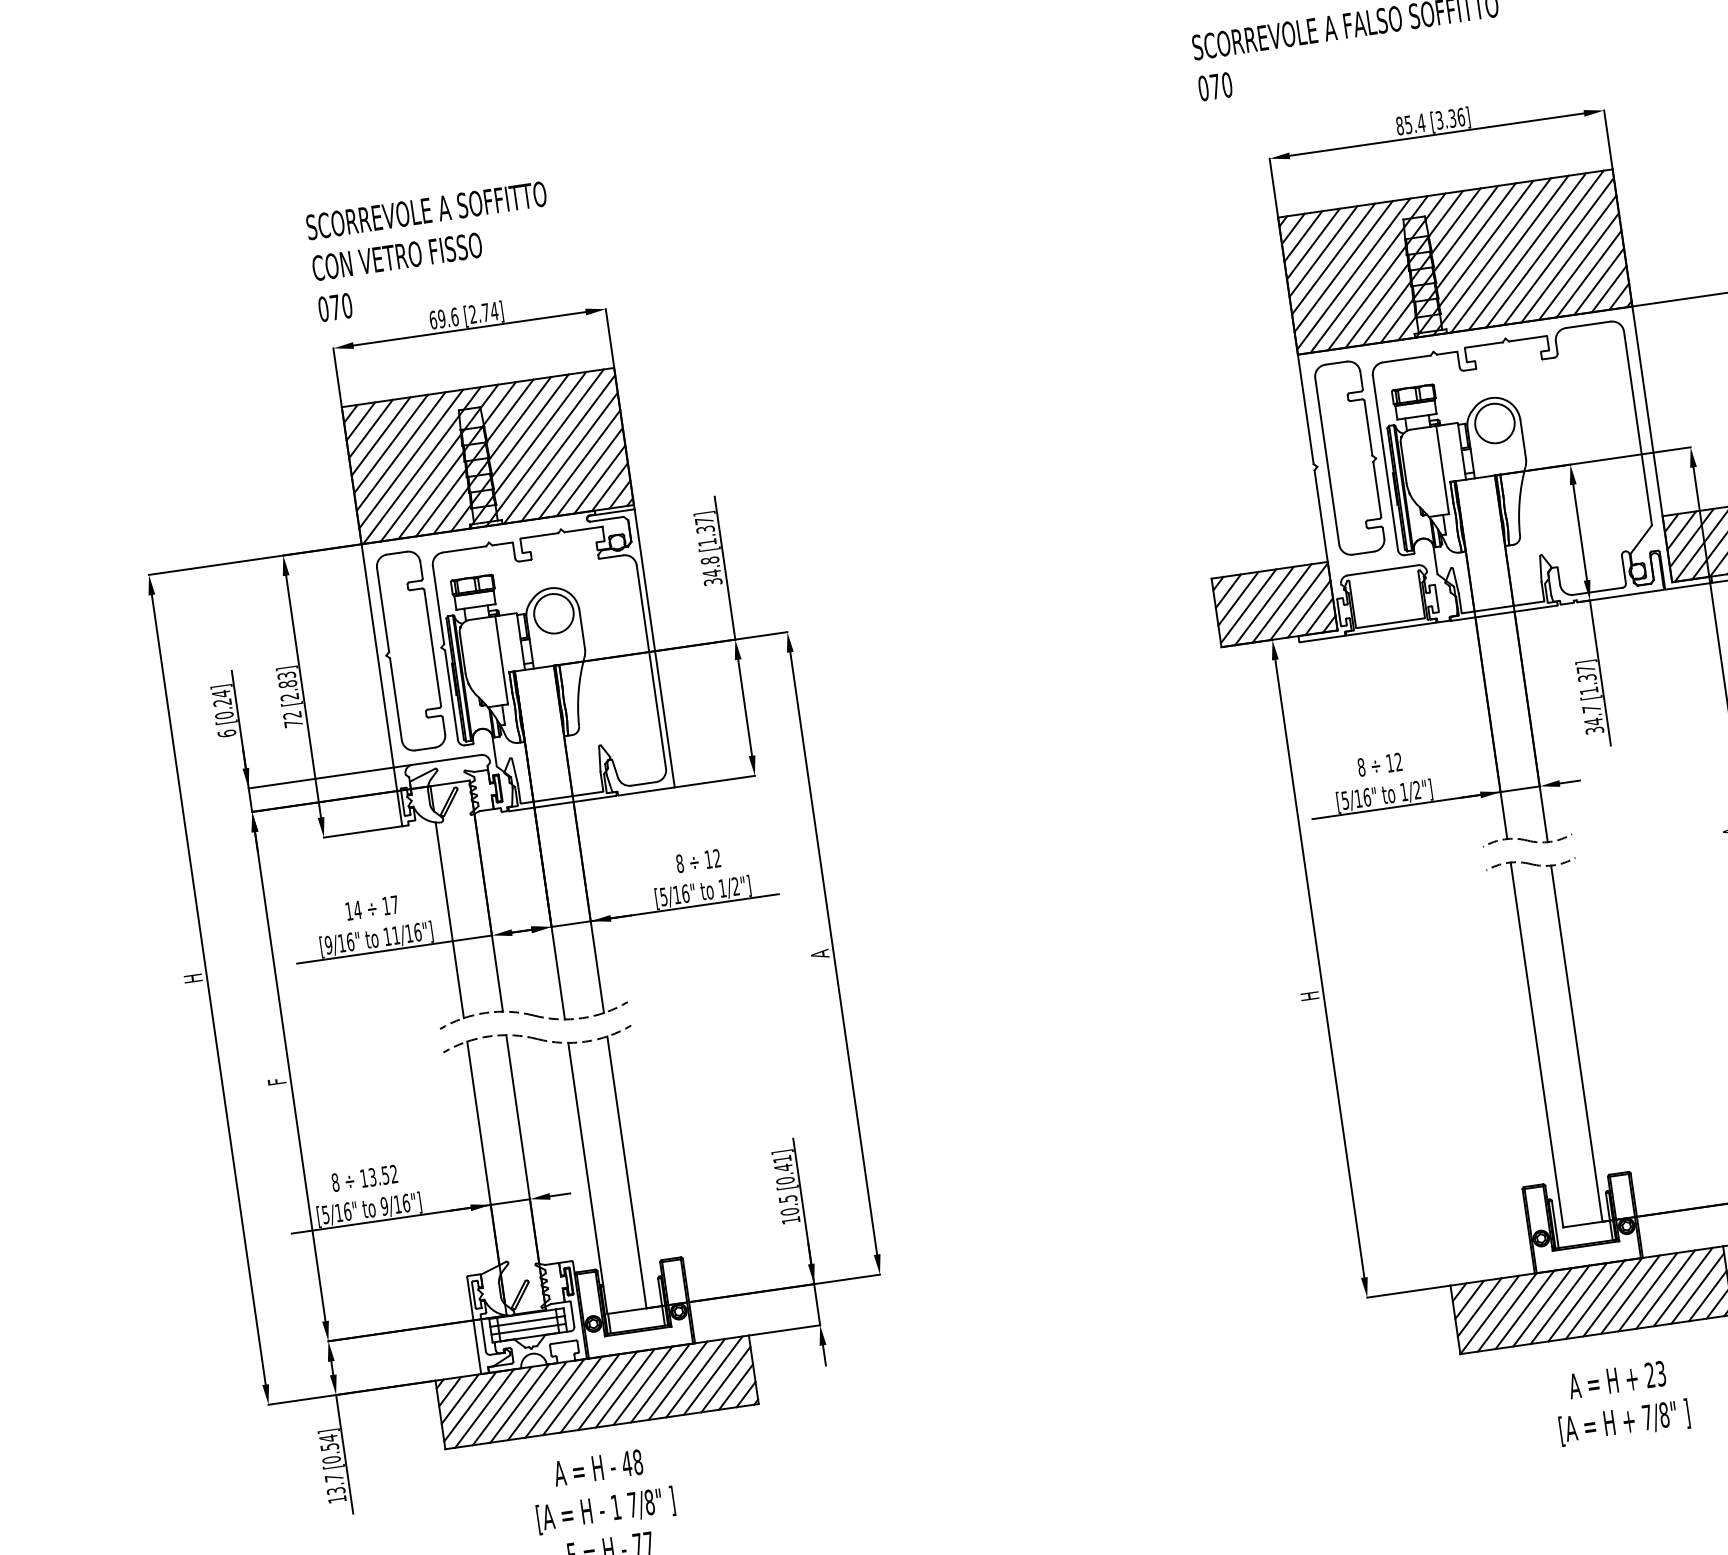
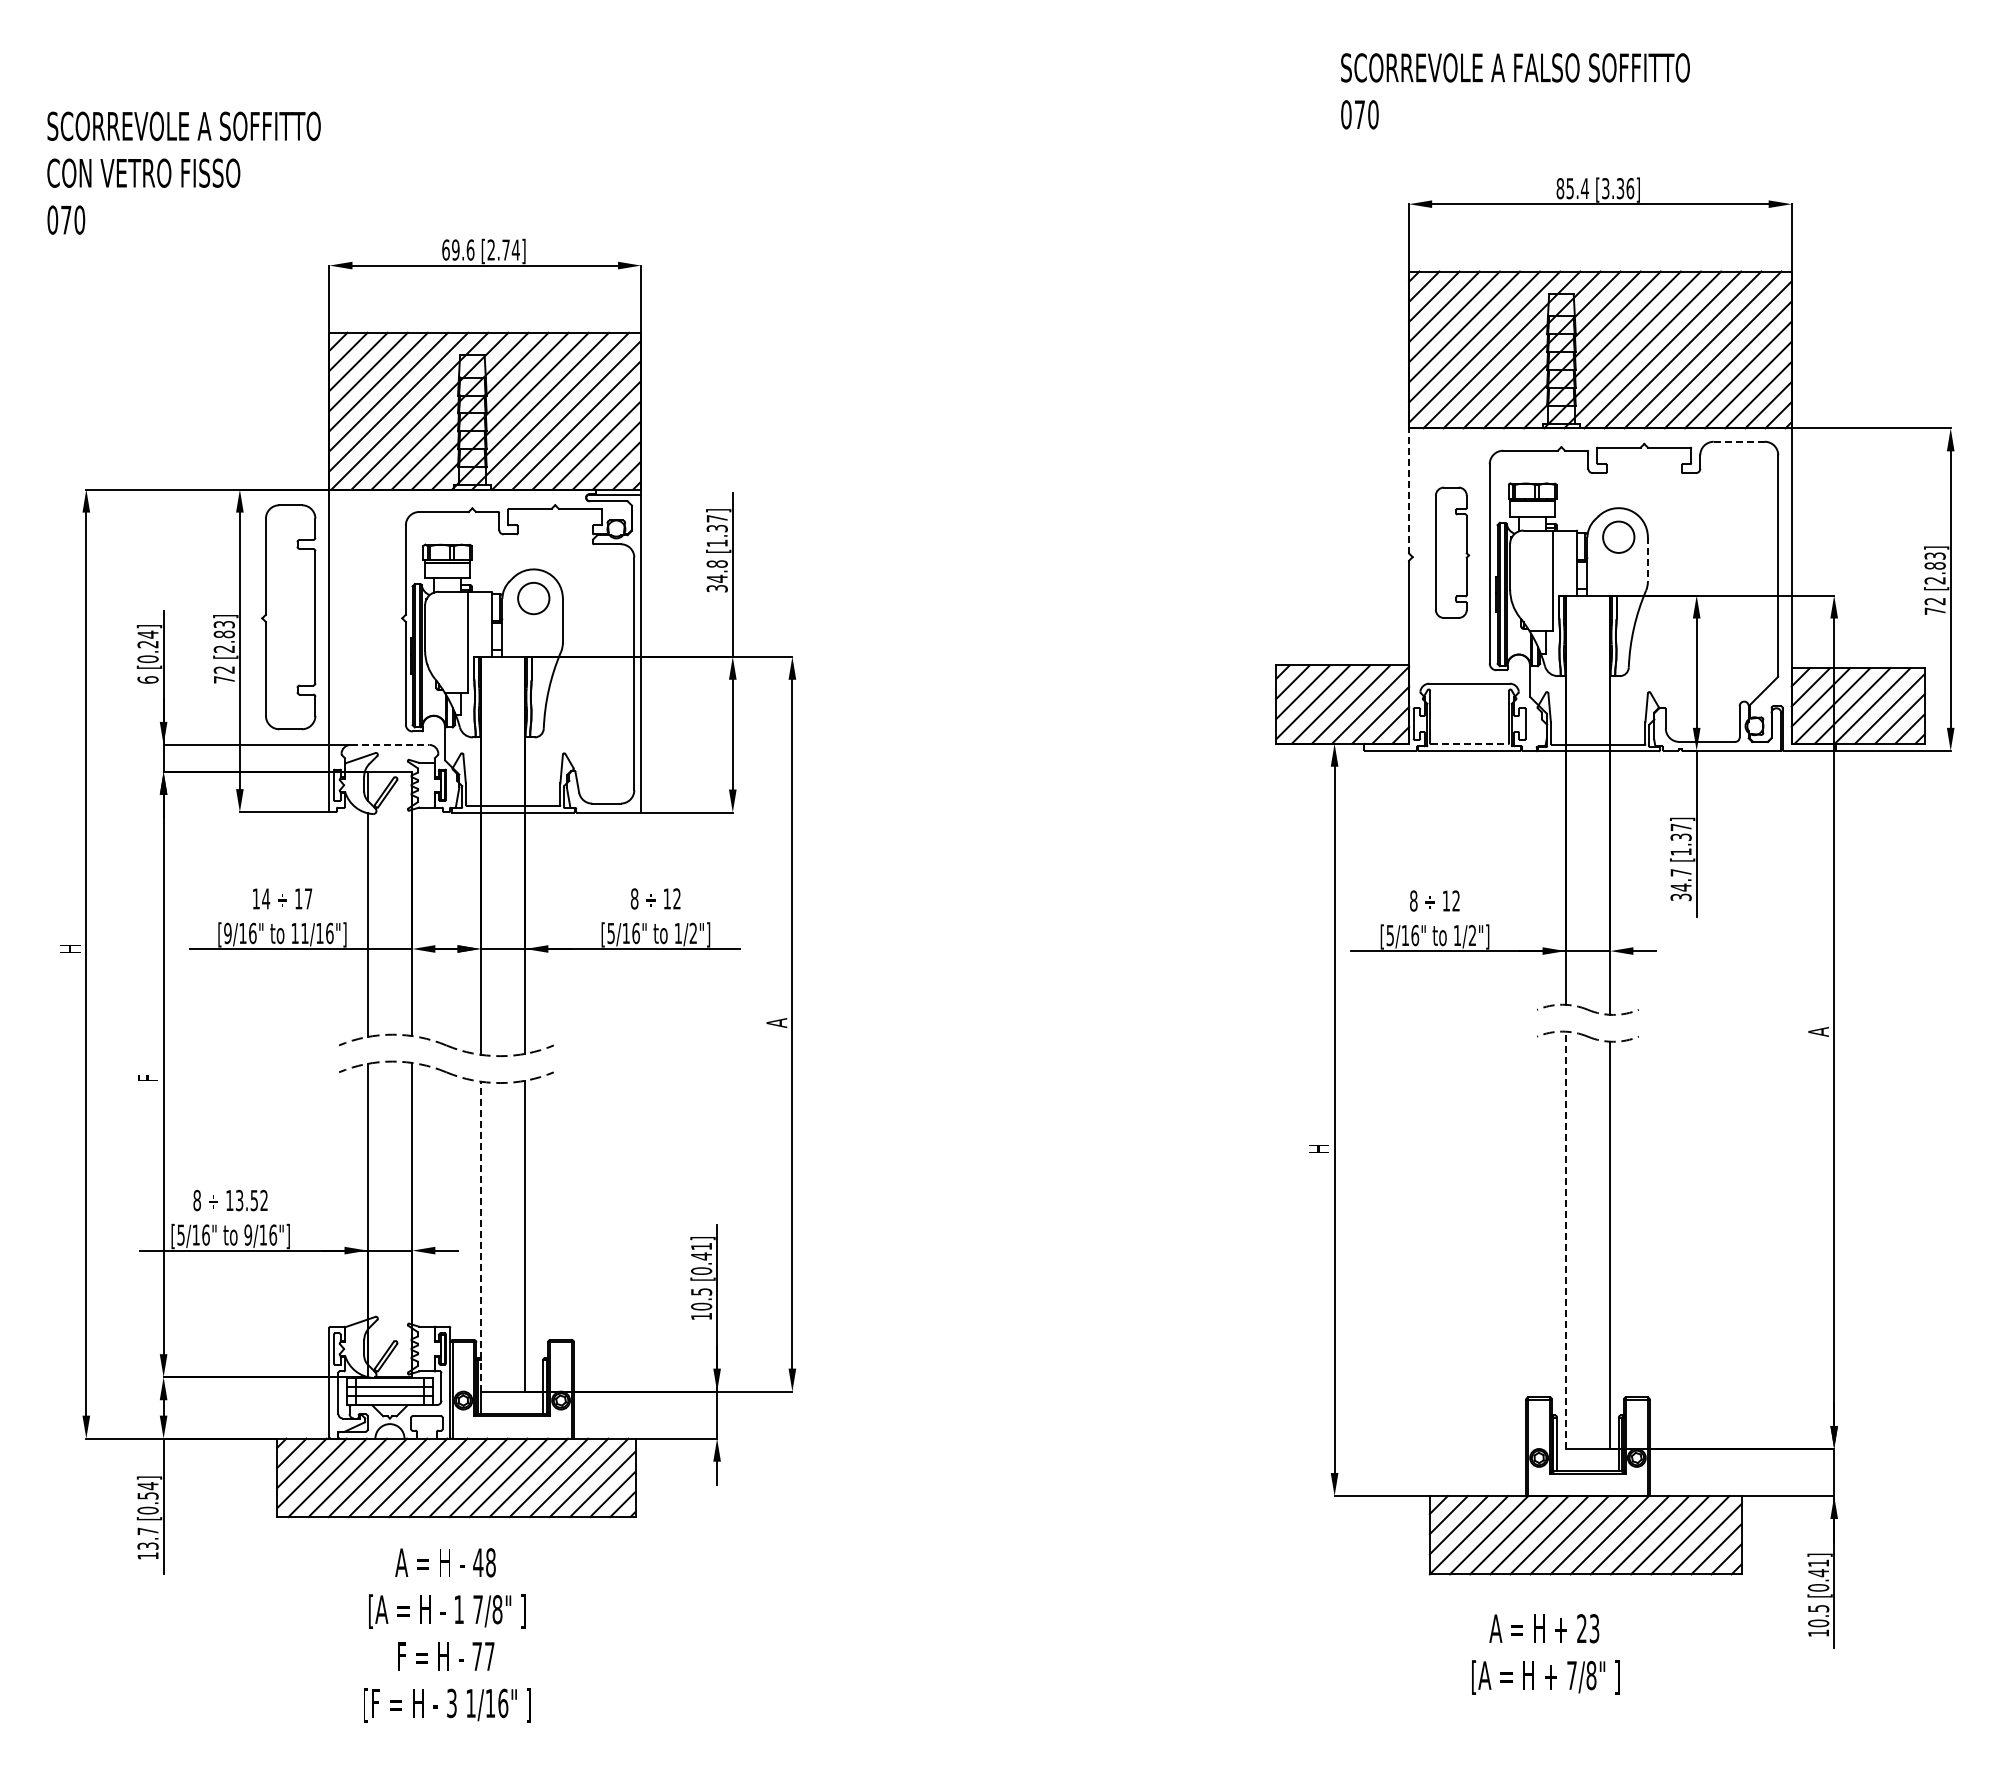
text: (431, 251) -> (183, 172), moved
line: (1588, 324) -> (1739, 441), solid -> dashed
line: (1306, 409) -> (1409, 490), solid -> dashed
circle: (1494, 422) -> (1618, 536), size x0.7
line: (1522, 440) -> (1647, 560), solid -> dashed
part: (1351, 457) -> (1452, 552), size x0.6
circle: (553, 613) -> (533, 598), size x0.7
line: (1390, 623) -> (1469, 744), solid -> dashed
part: (409, 651) -> (288, 617), moved
line: (447, 759) -> (390, 744), solid -> dashed
line: (1536, 1045) -> (1565, 1240), solid -> dashed
line: (587, 1178) -> (480, 1236), solid -> dashed
text: (1621, 1402) -> (1545, 1654), moved

